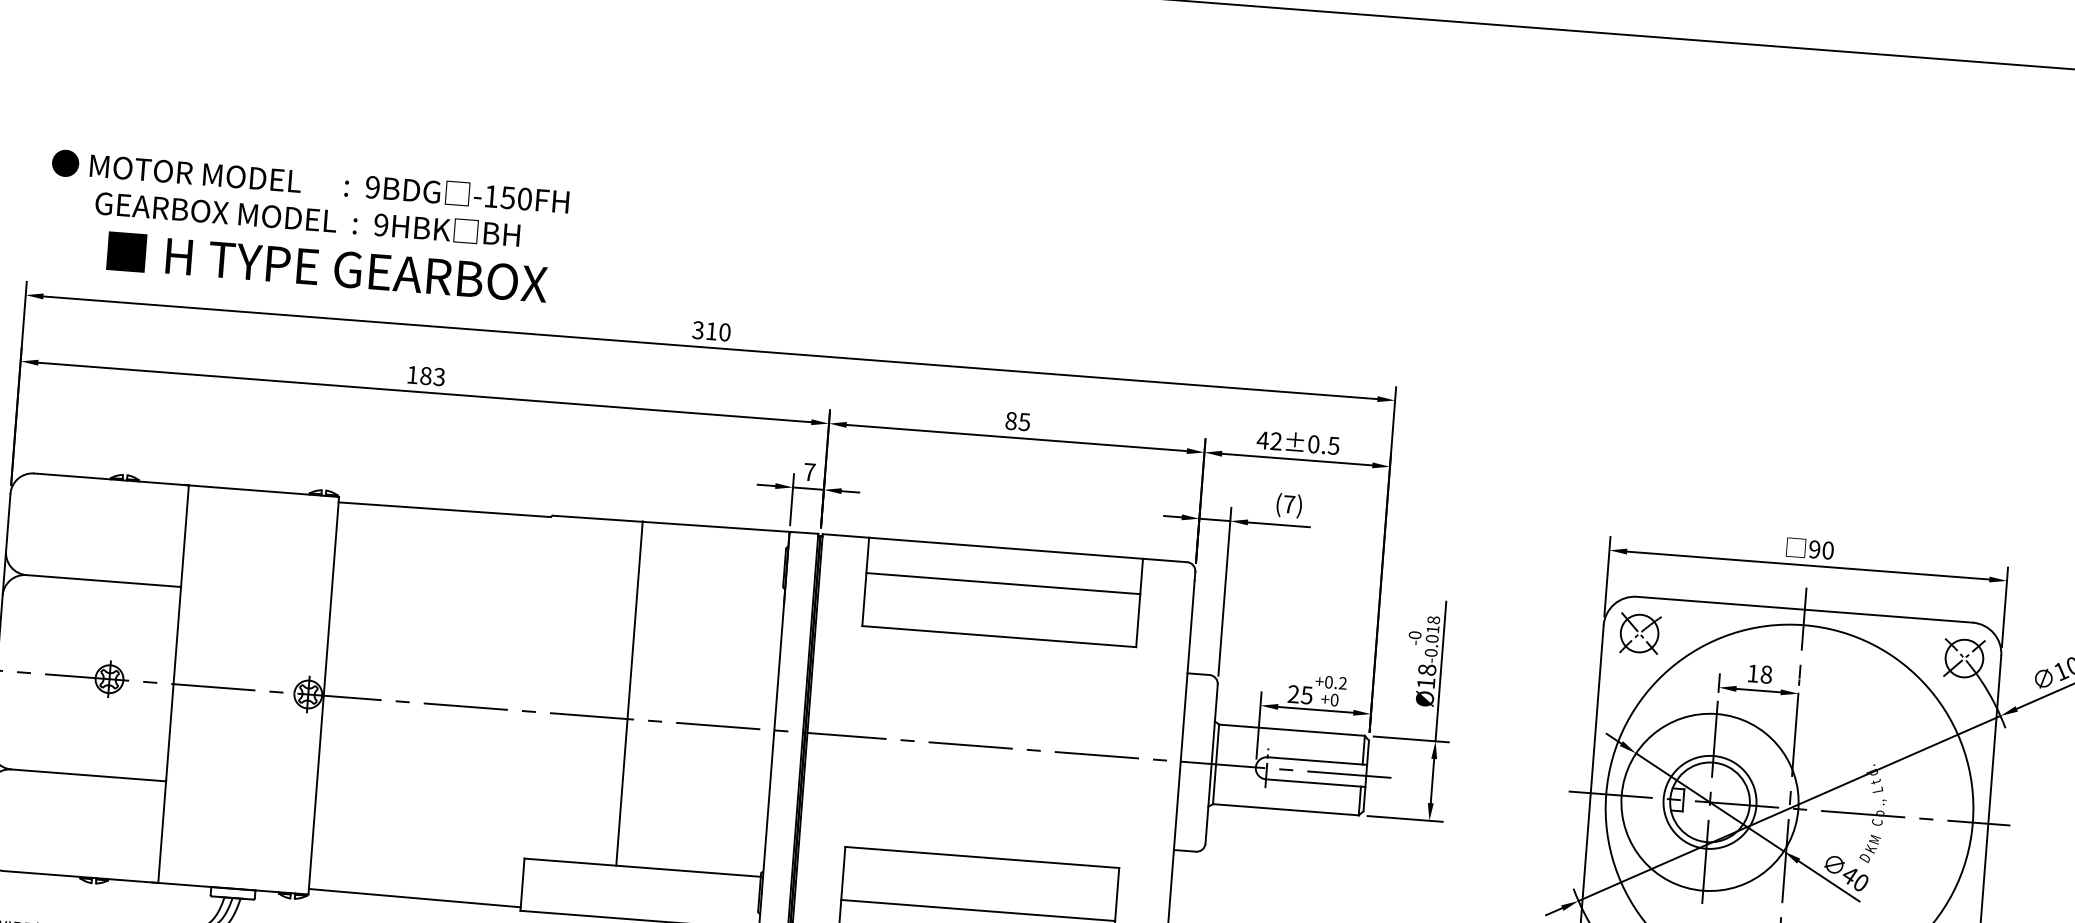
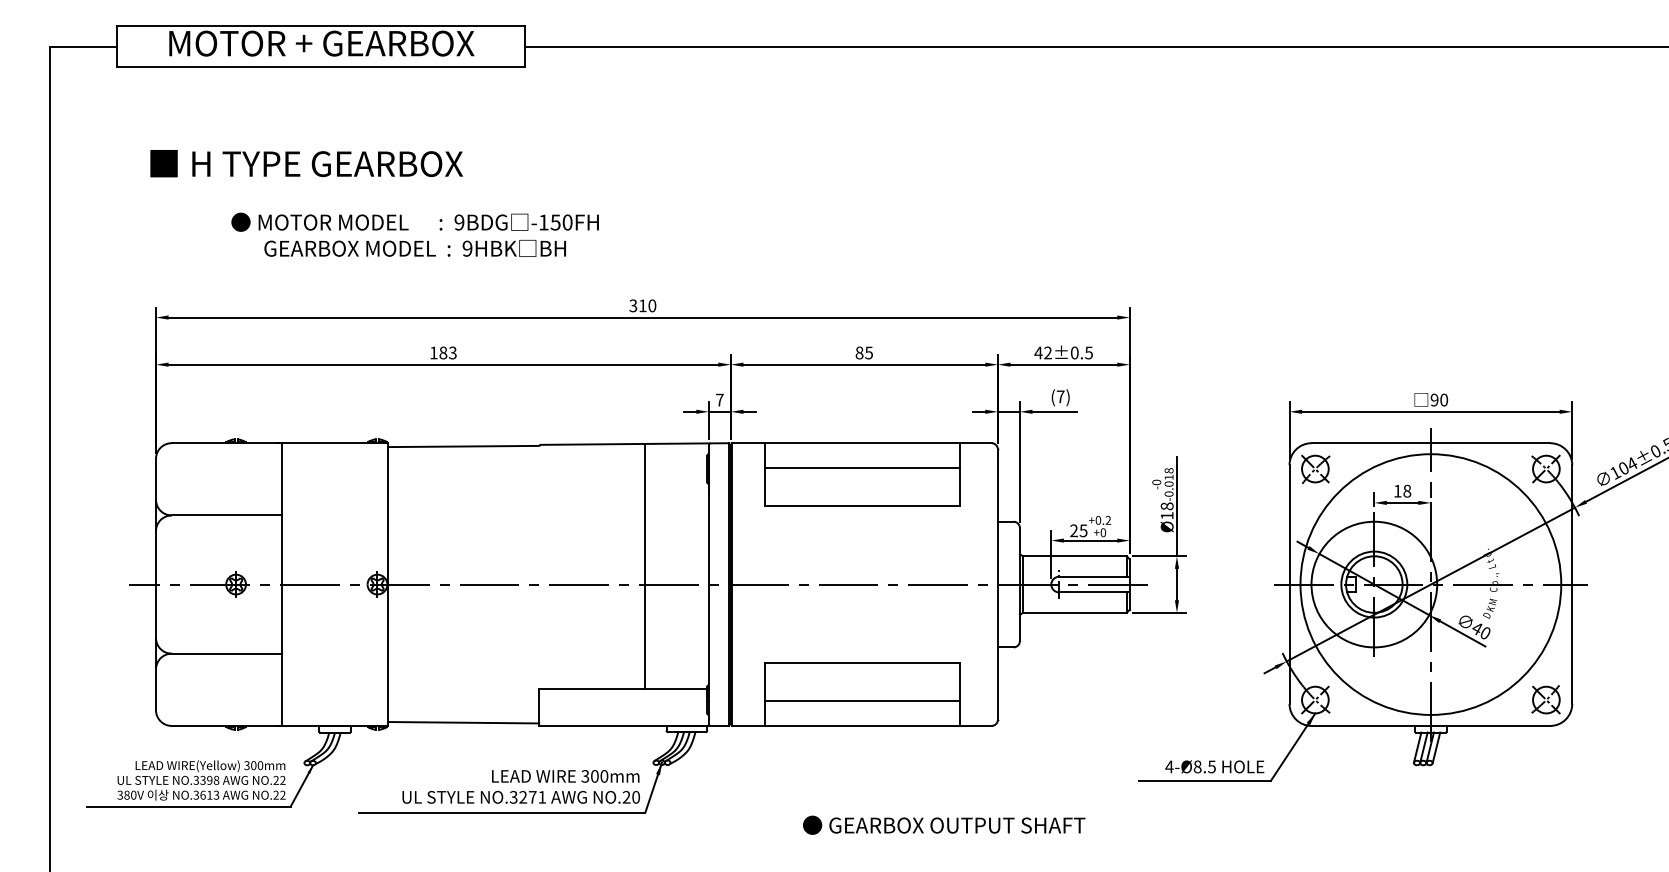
text: (308, 199) -> (414, 234), moved
text: (327, 267) -> (306, 163), moved
line: (629, 692) -> (644, 565), moved

